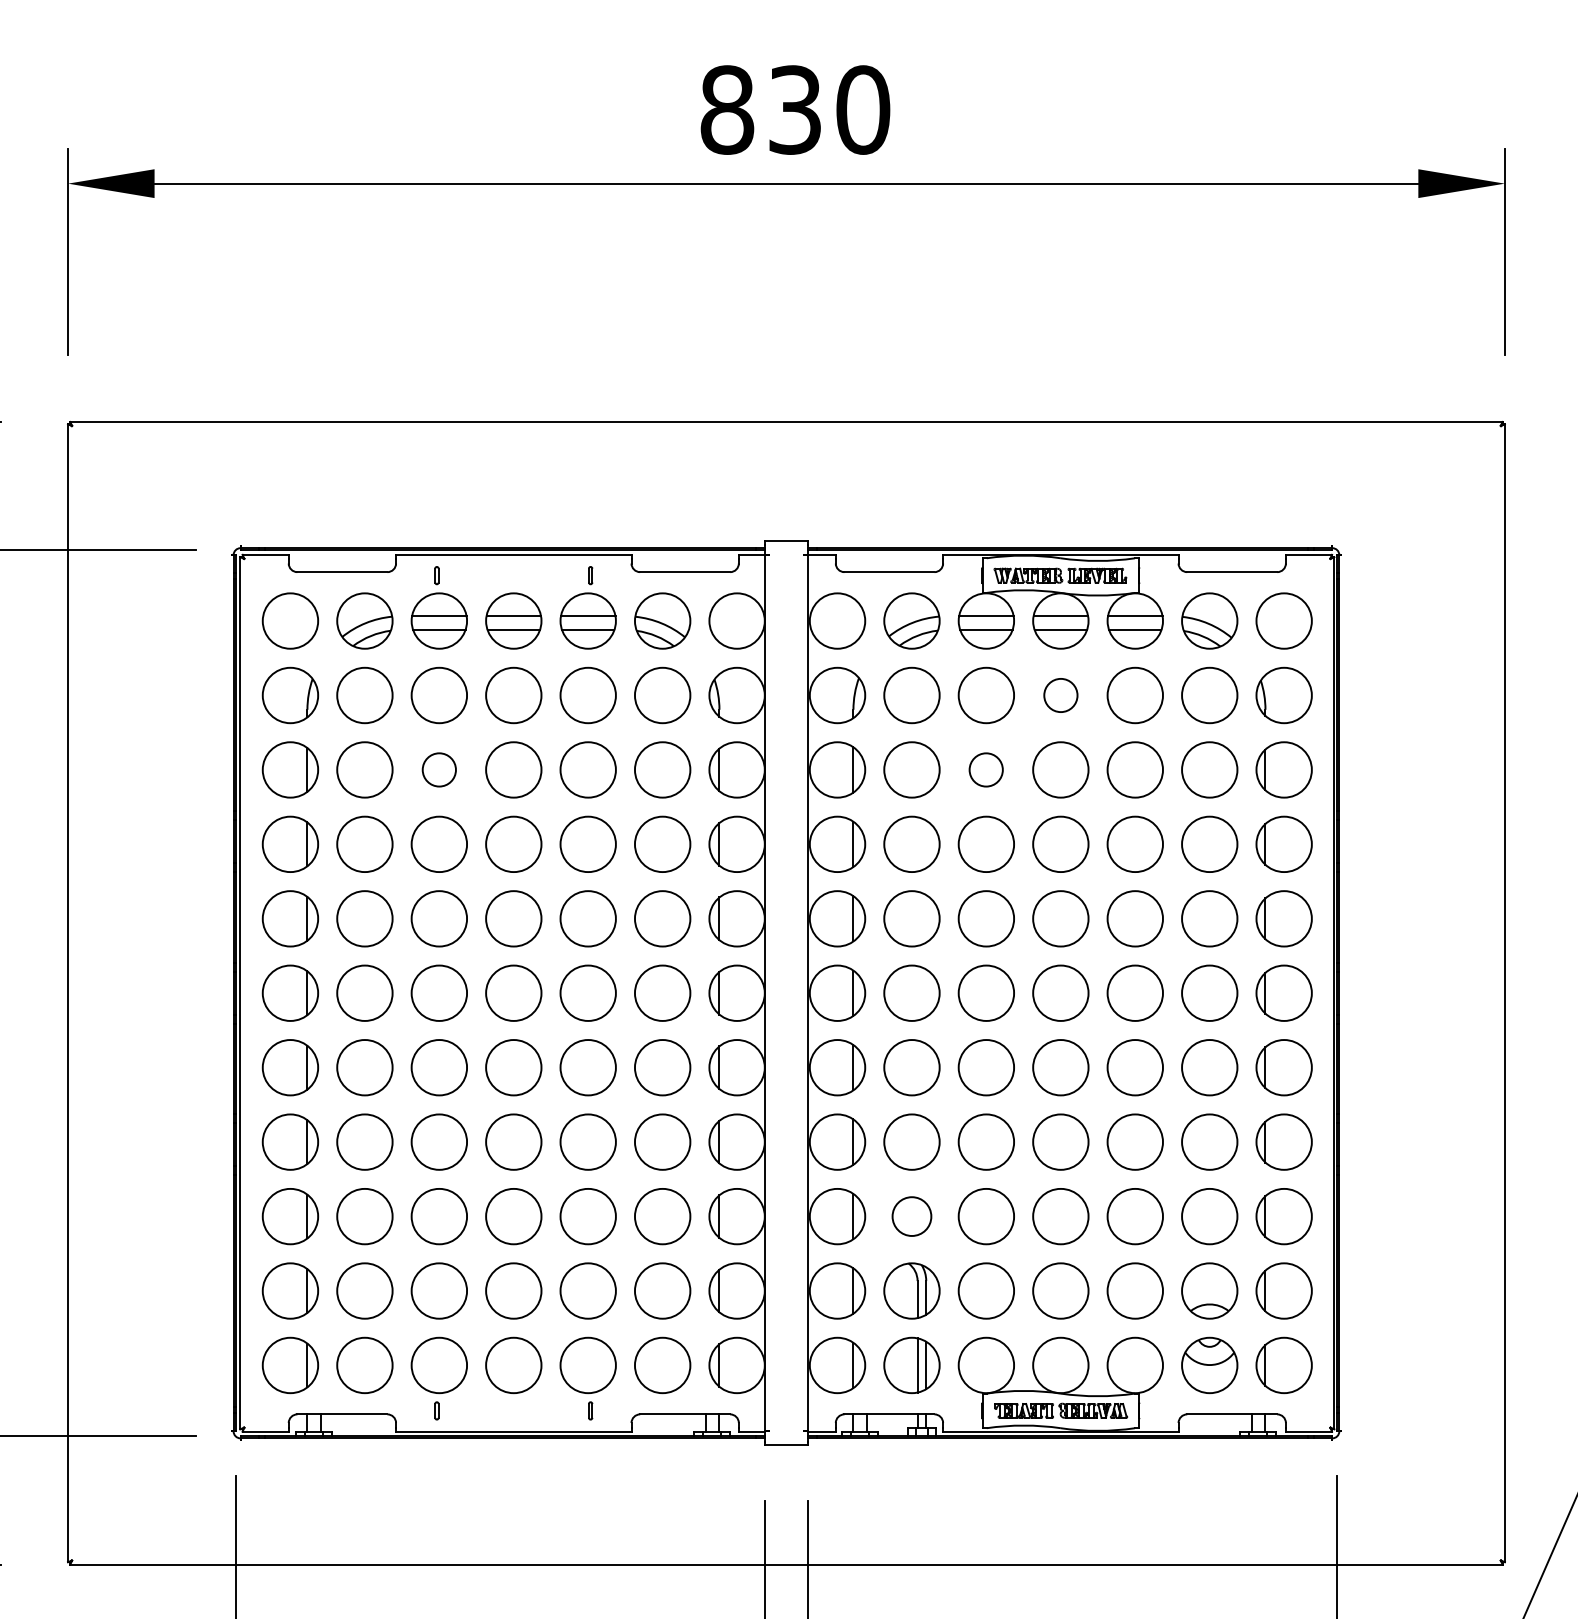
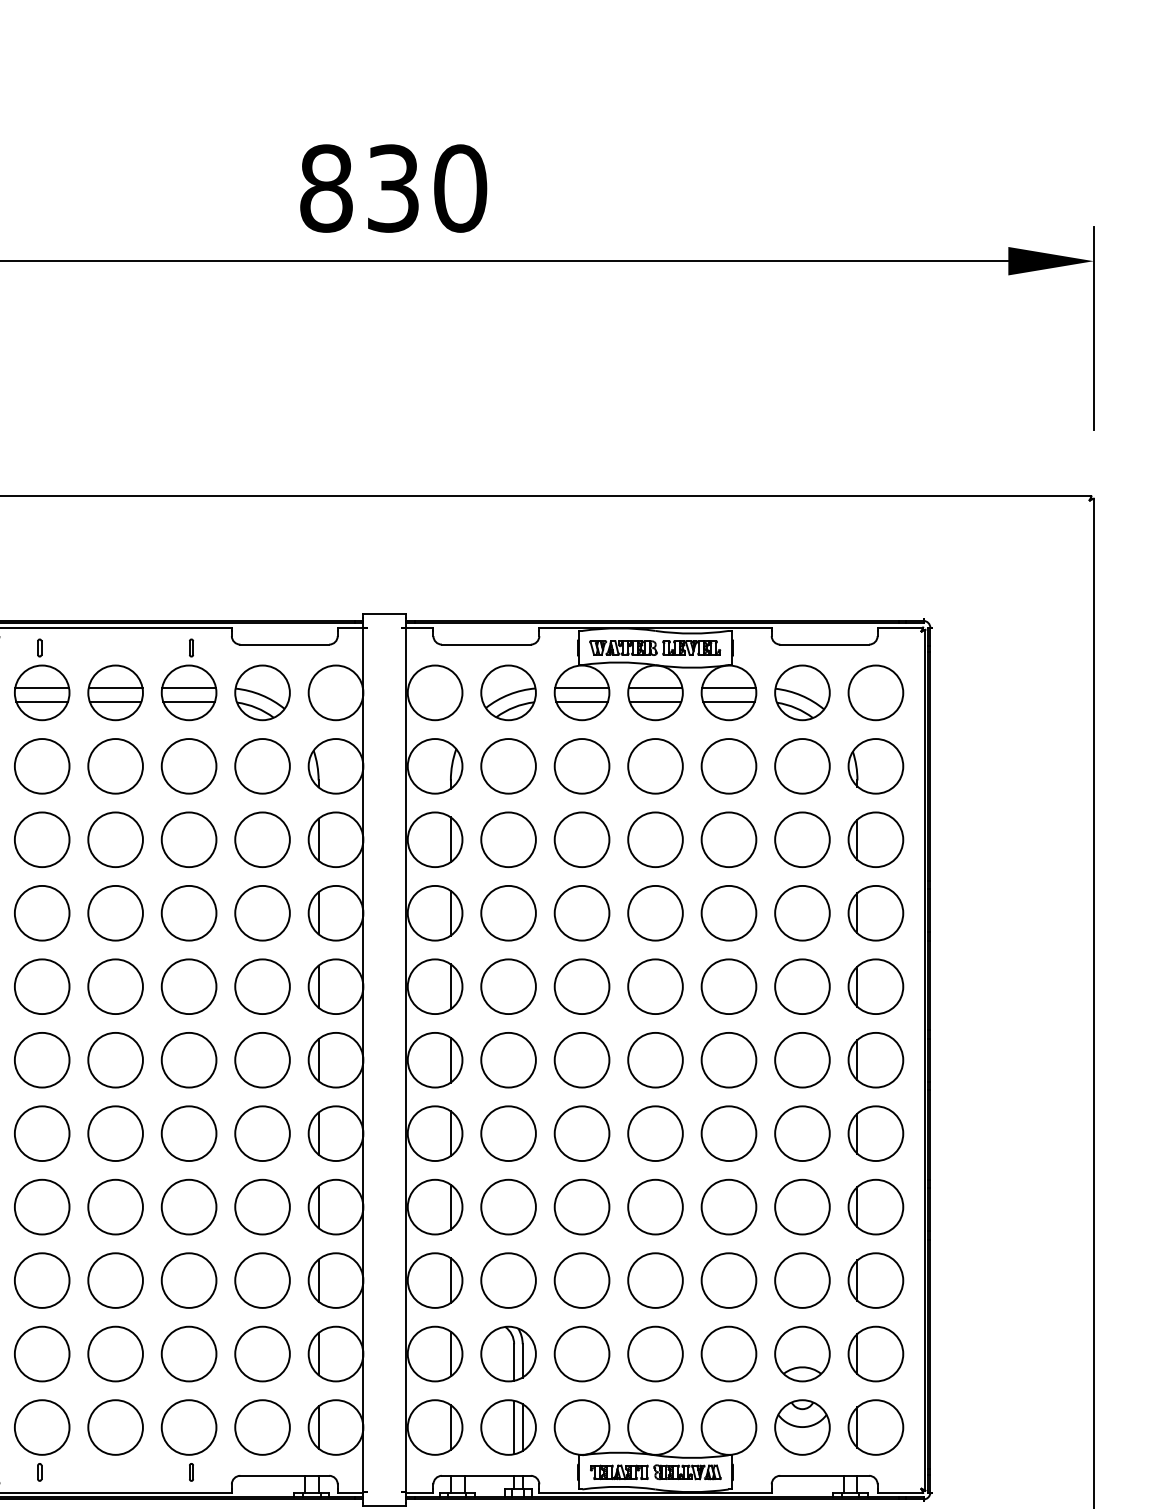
circle: (1060, 695) -> (655, 766), size x1.67
circle: (439, 769) -> (42, 839), size x1.67
circle: (985, 769) -> (581, 839), size x1.67
circle: (911, 1216) -> (508, 1280), size x1.43

